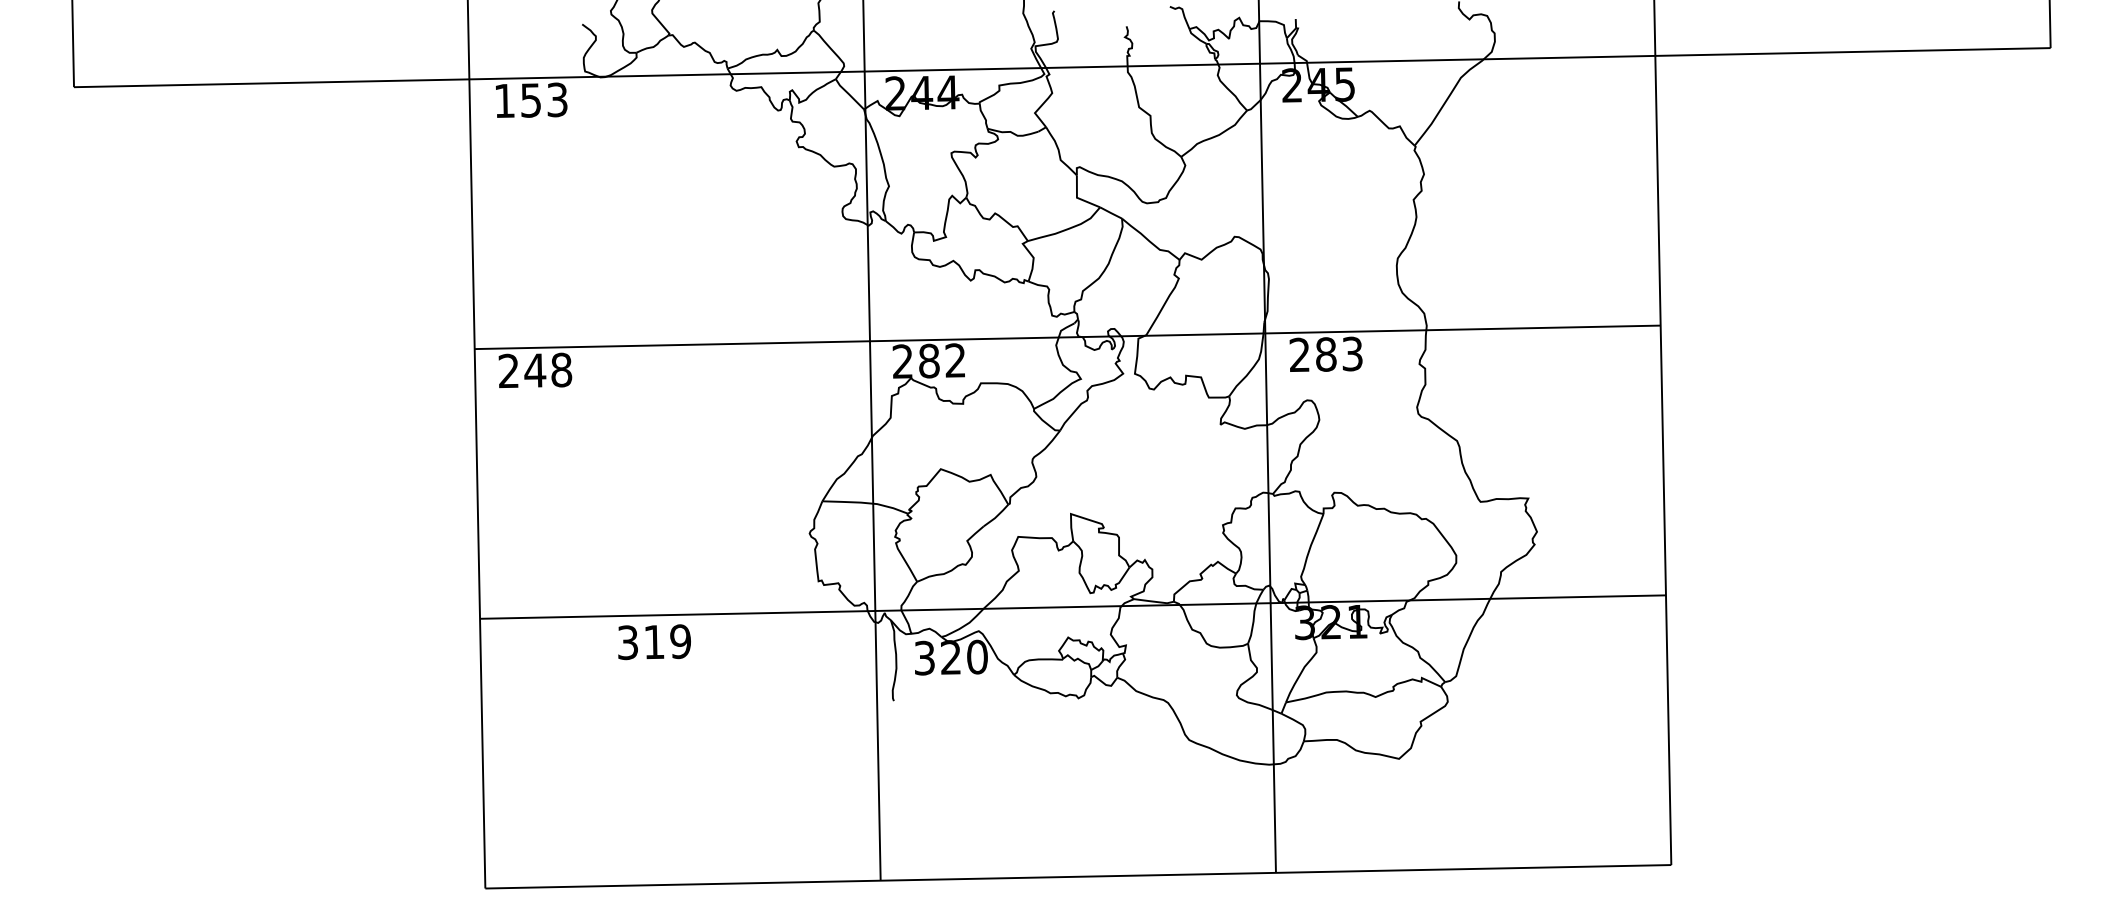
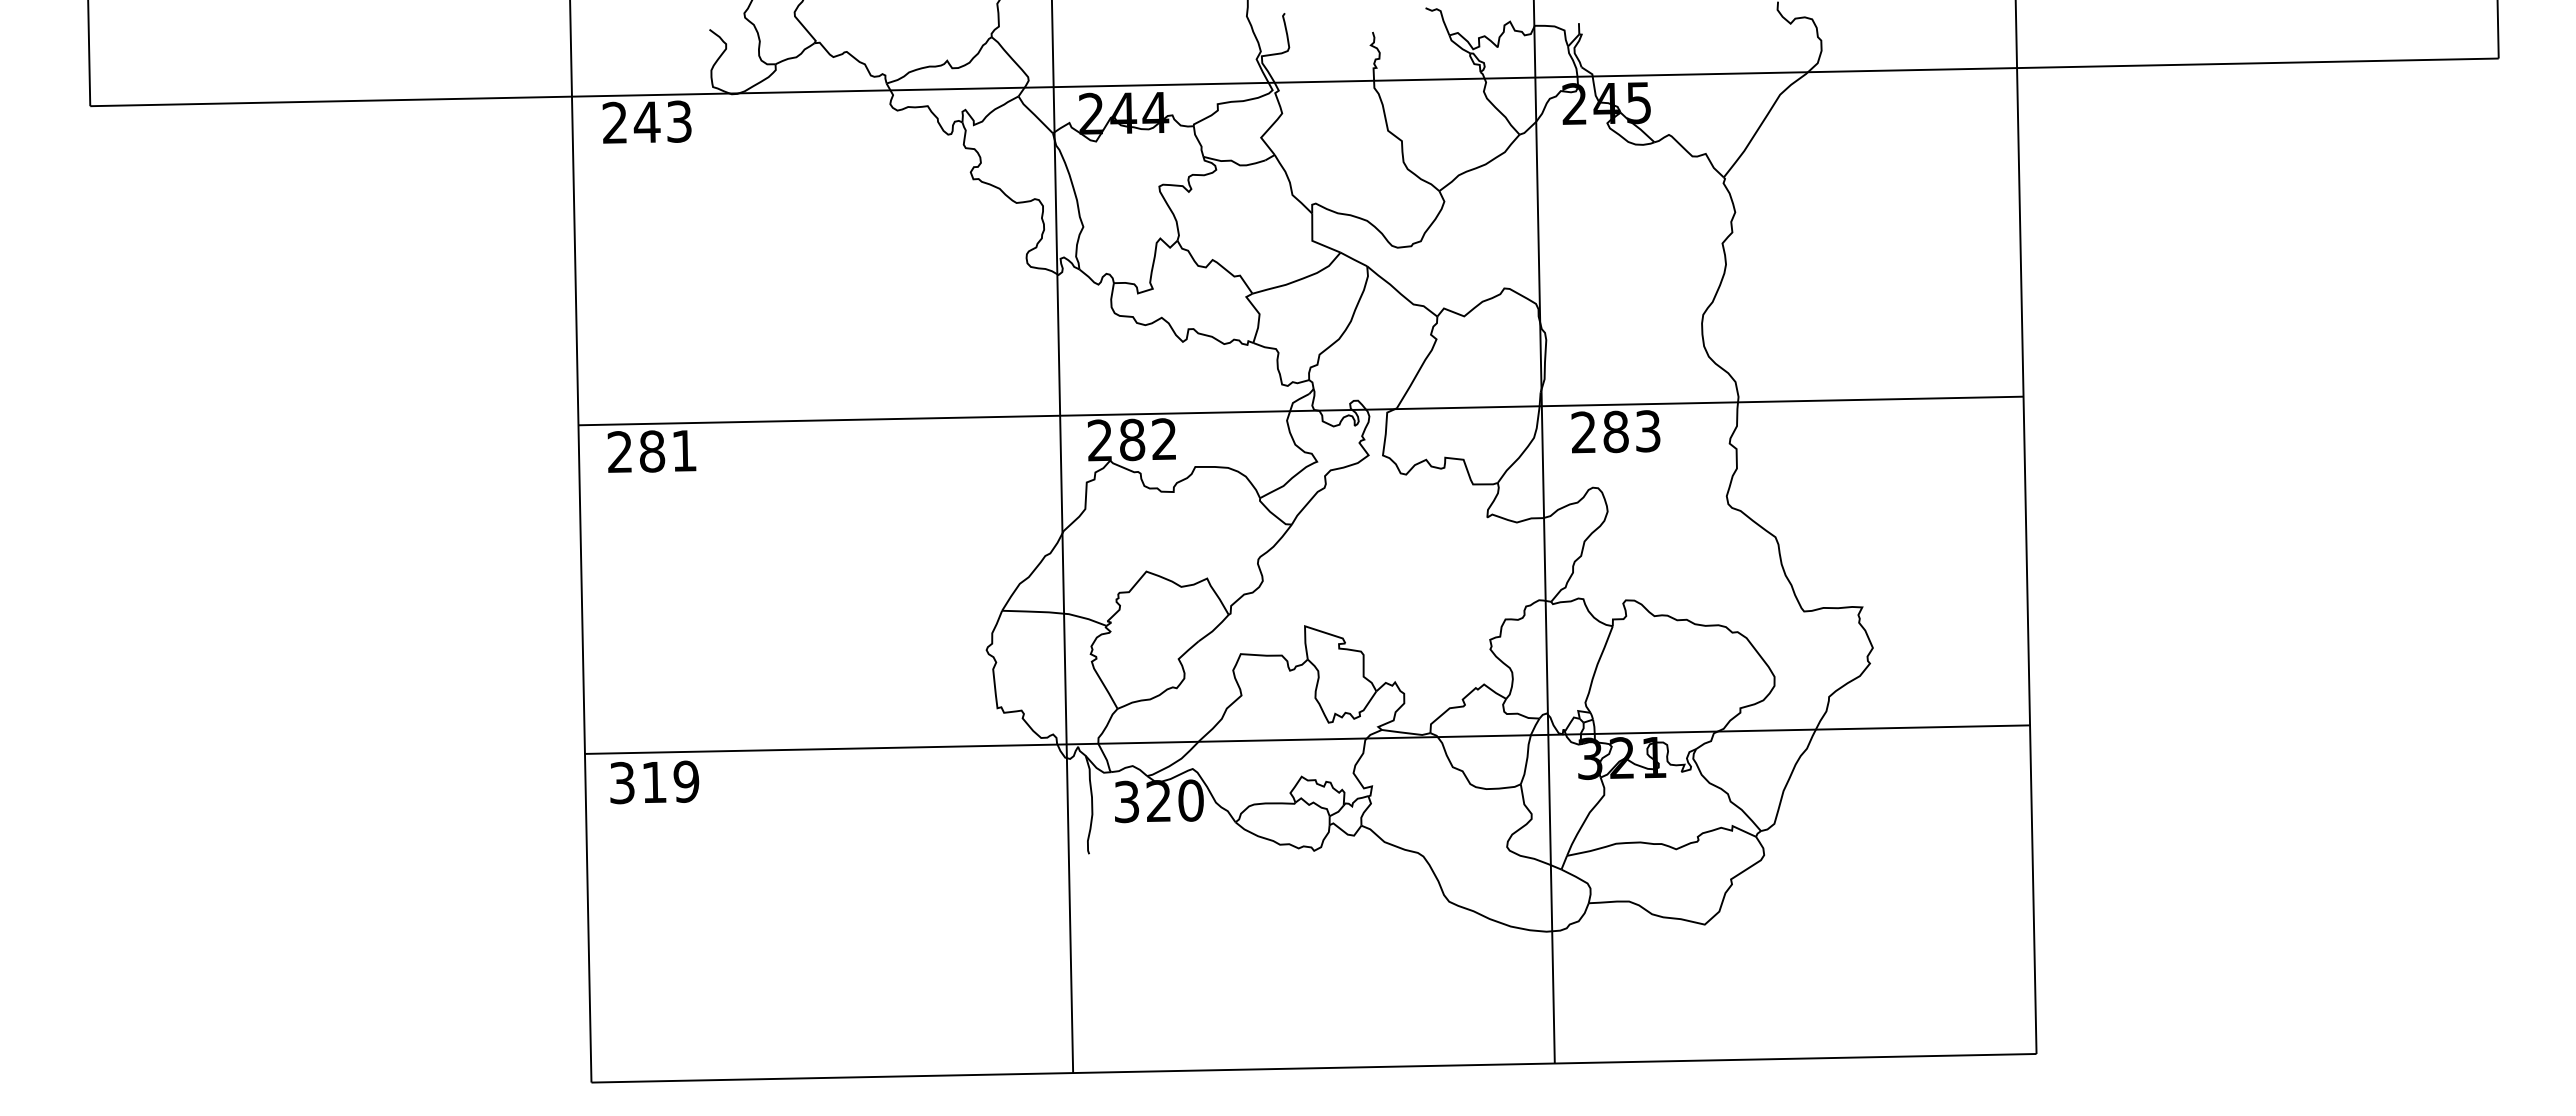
text: (518, 100) -> (631, 122), 153 -> 243
text: (548, 369) -> (668, 450), 248 -> 281
text: (654, 642) -> (654, 782), moved

